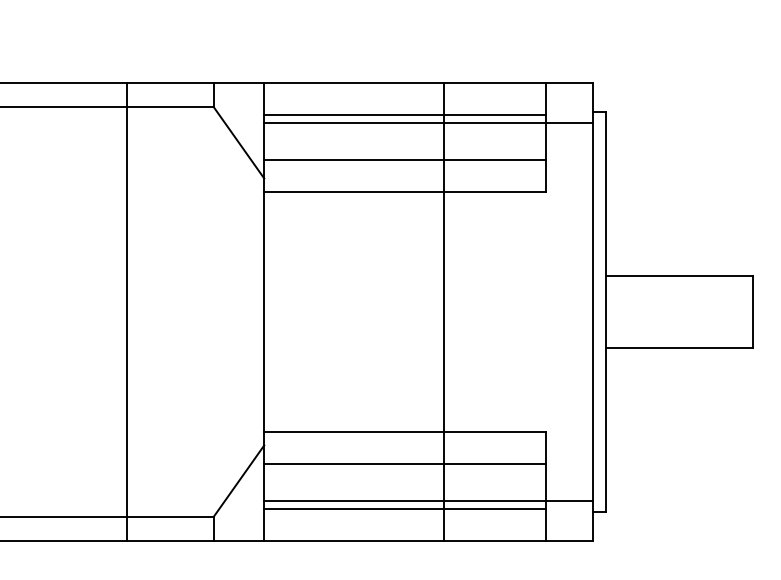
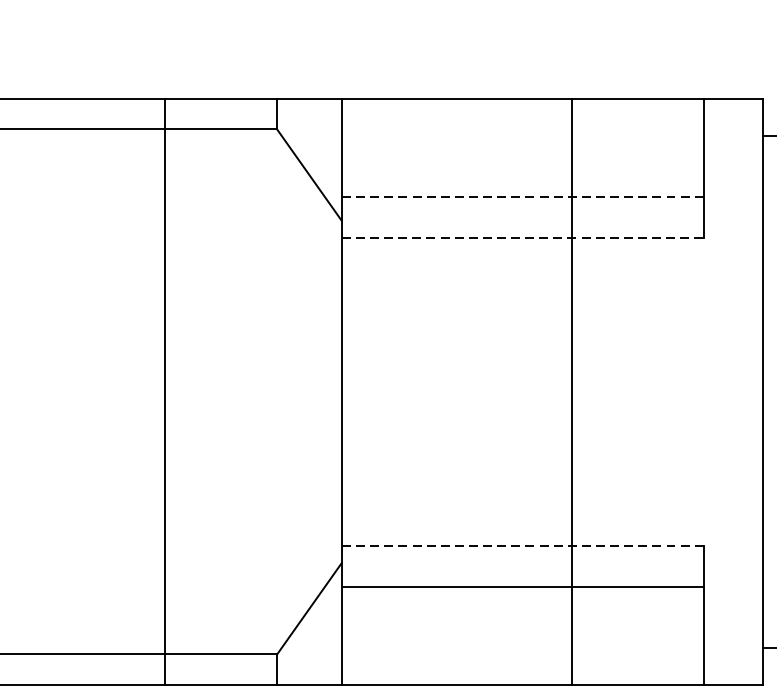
line: (405, 115) -> (522, 139), removed
line: (428, 123) -> (552, 150), removed
line: (404, 160) -> (521, 197), solid -> dashed
line: (405, 192) -> (522, 238), solid -> dashed
line: (404, 431) -> (521, 545), solid -> dashed
line: (428, 500) -> (552, 633), removed
line: (405, 508) -> (522, 644), removed

